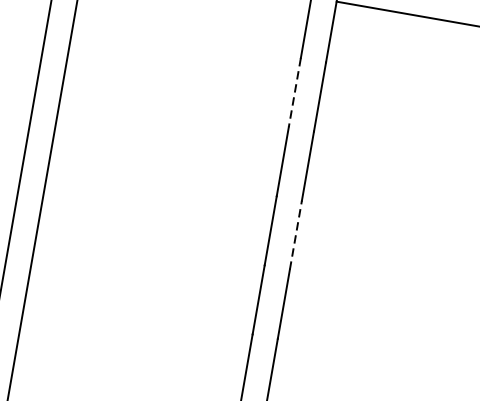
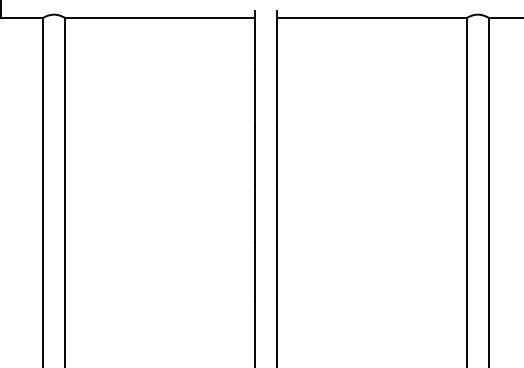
line: (294, 93) -> (255, 98), dashed -> solid
line: (295, 234) -> (276, 213), dashed -> solid

